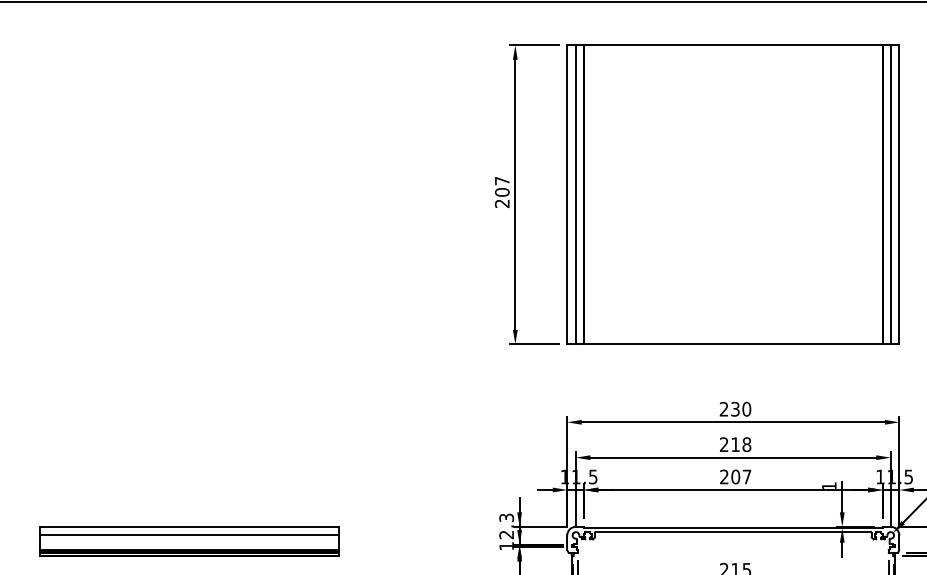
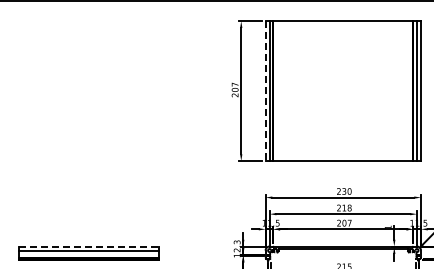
line: (567, 195) -> (265, 91), solid -> dashed
line: (188, 526) -> (88, 246), solid -> dashed

